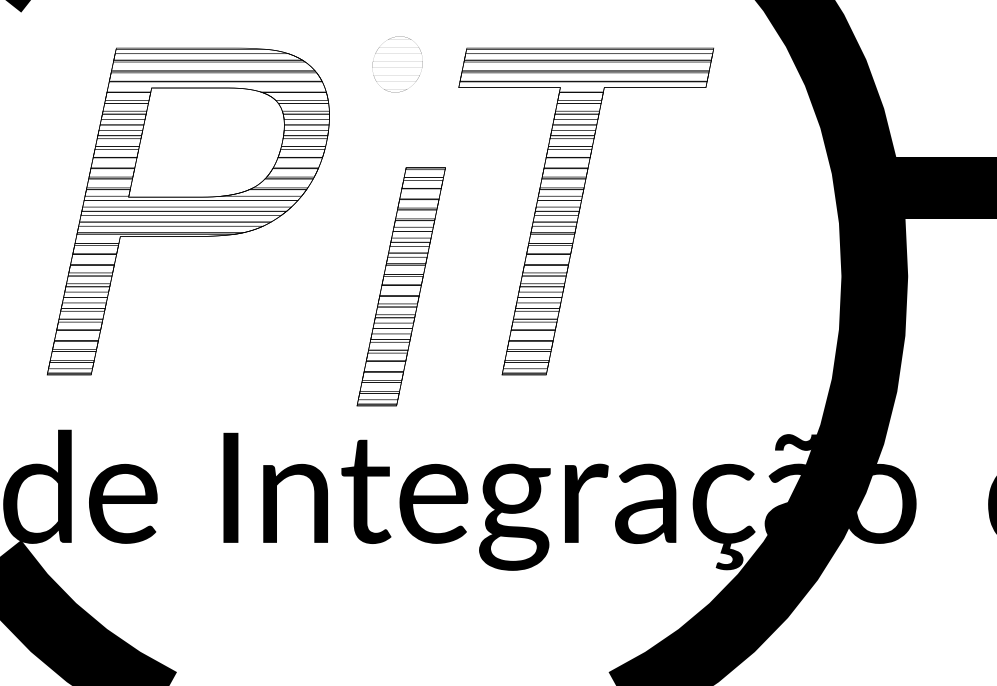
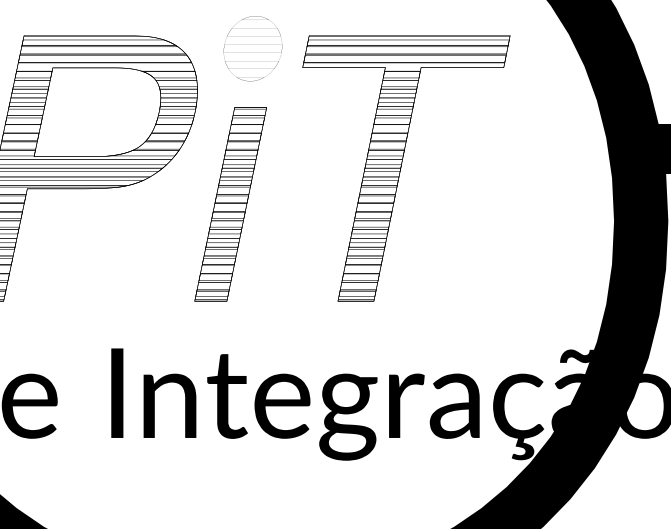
part: (397, 64) -> (252, 48), size x1.43
part: (400, 286) -> (230, 204), moved

